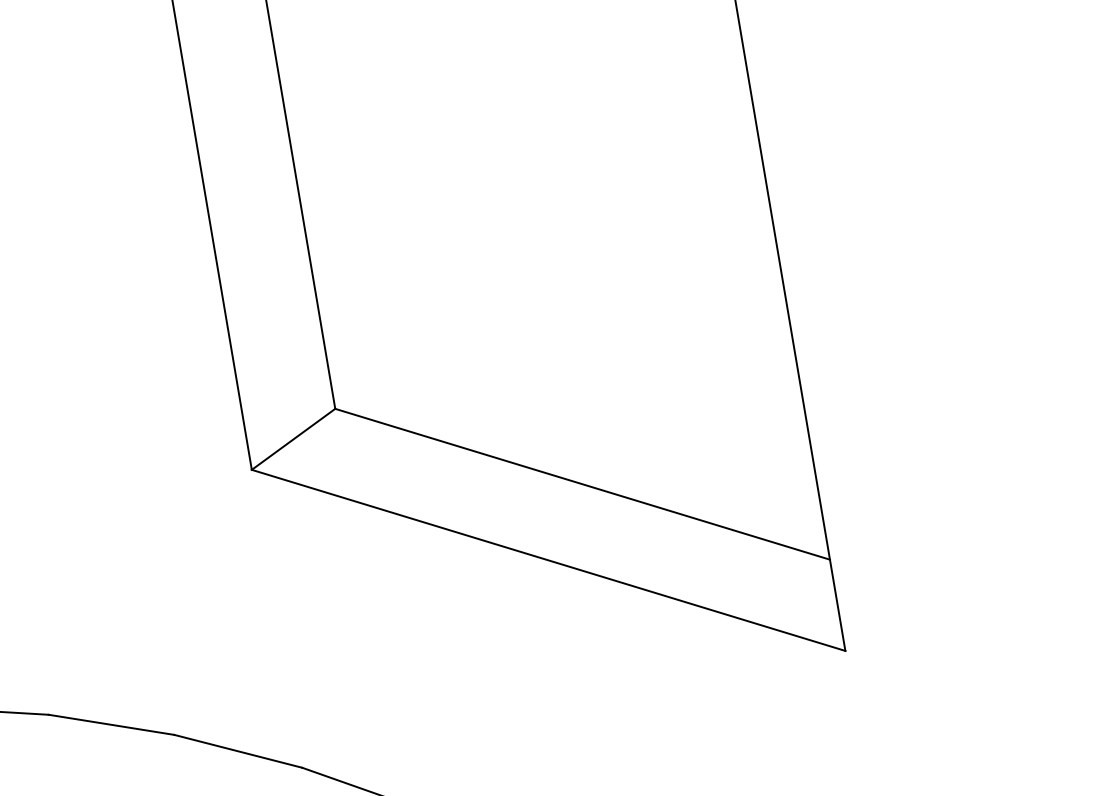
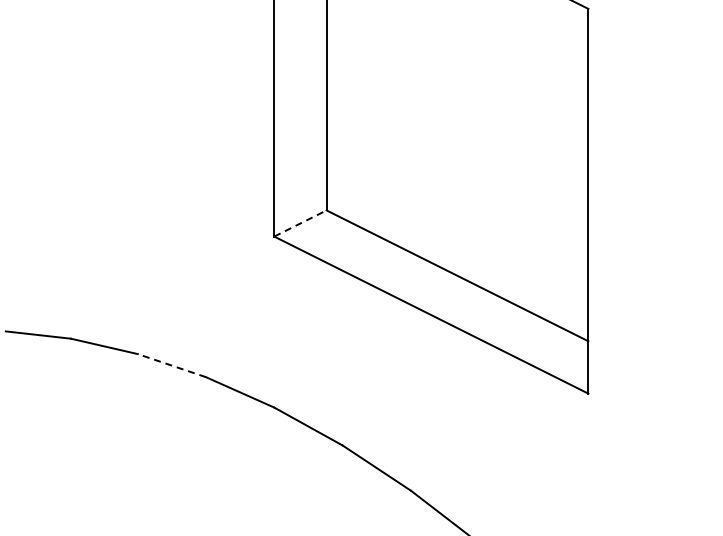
line: (293, 439) -> (300, 223), solid -> dashed
line: (110, 724) -> (171, 365), solid -> dashed

